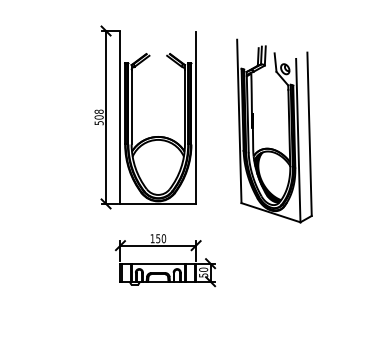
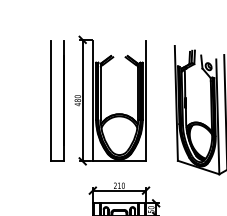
part: (61, 117) -> (51, 100), added
text: (98, 117) -> (77, 100), 508 -> 480
text: (155, 238) -> (117, 185), 150 -> 210

